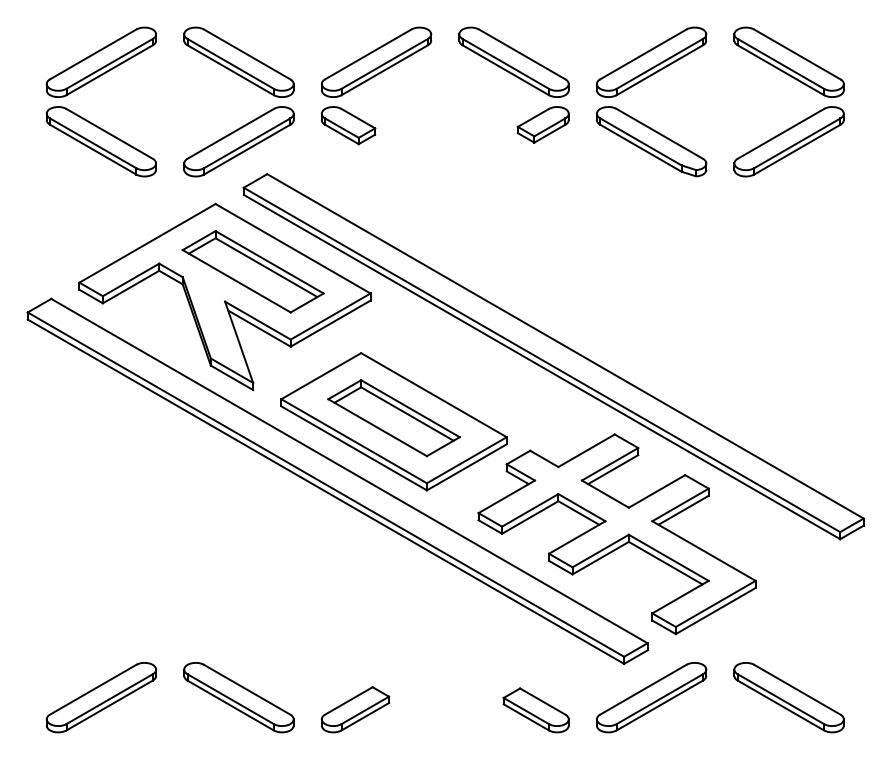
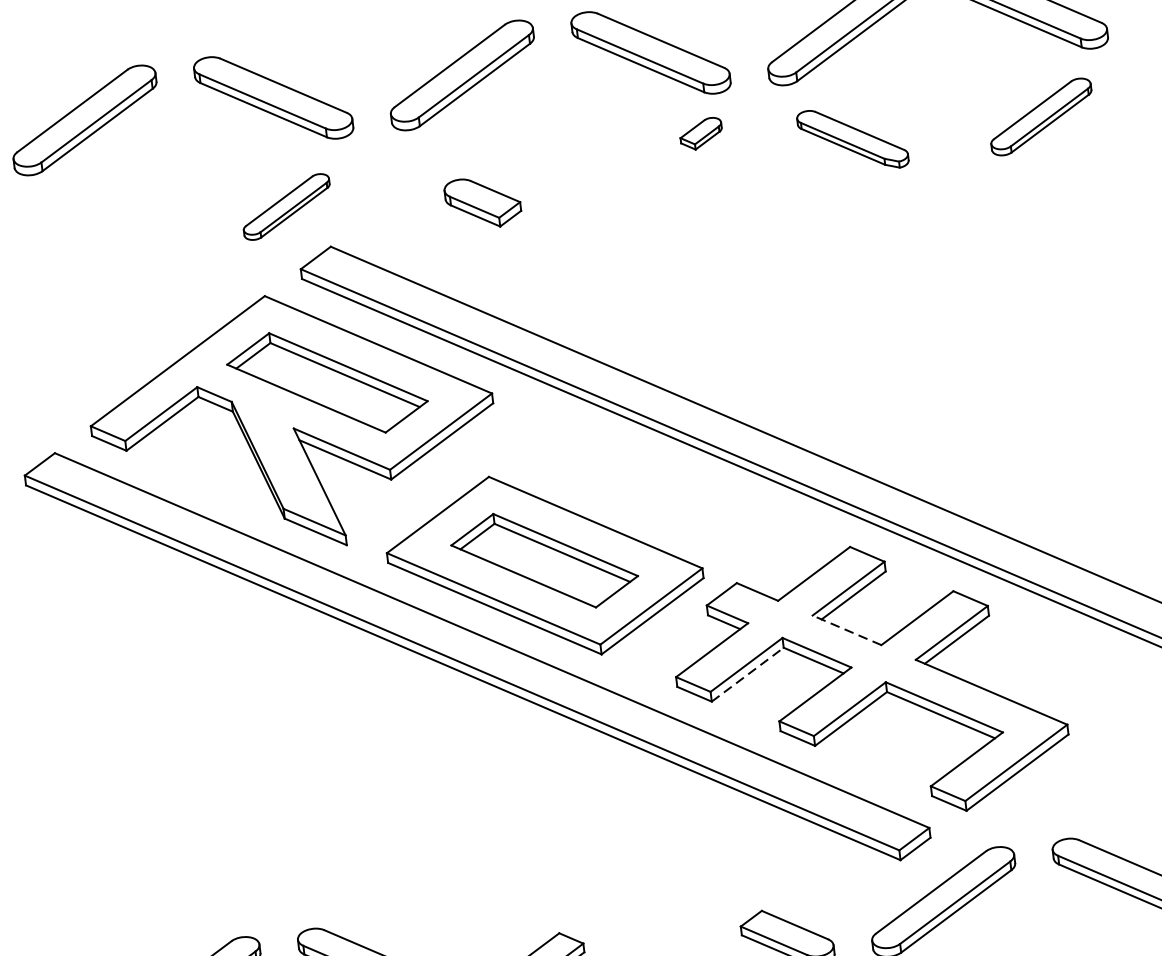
part: (542, 124) -> (700, 133), size x0.6
part: (348, 125) -> (483, 202), moved
part: (100, 141) -> (96, 229), removed
part: (238, 141) -> (286, 206), size x0.6
part: (651, 141) -> (852, 139), size x0.7
part: (788, 141) -> (1040, 116), size x0.7
line: (604, 493) -> (845, 629), solid -> dashed
line: (530, 517) -> (748, 674), solid -> dashed

